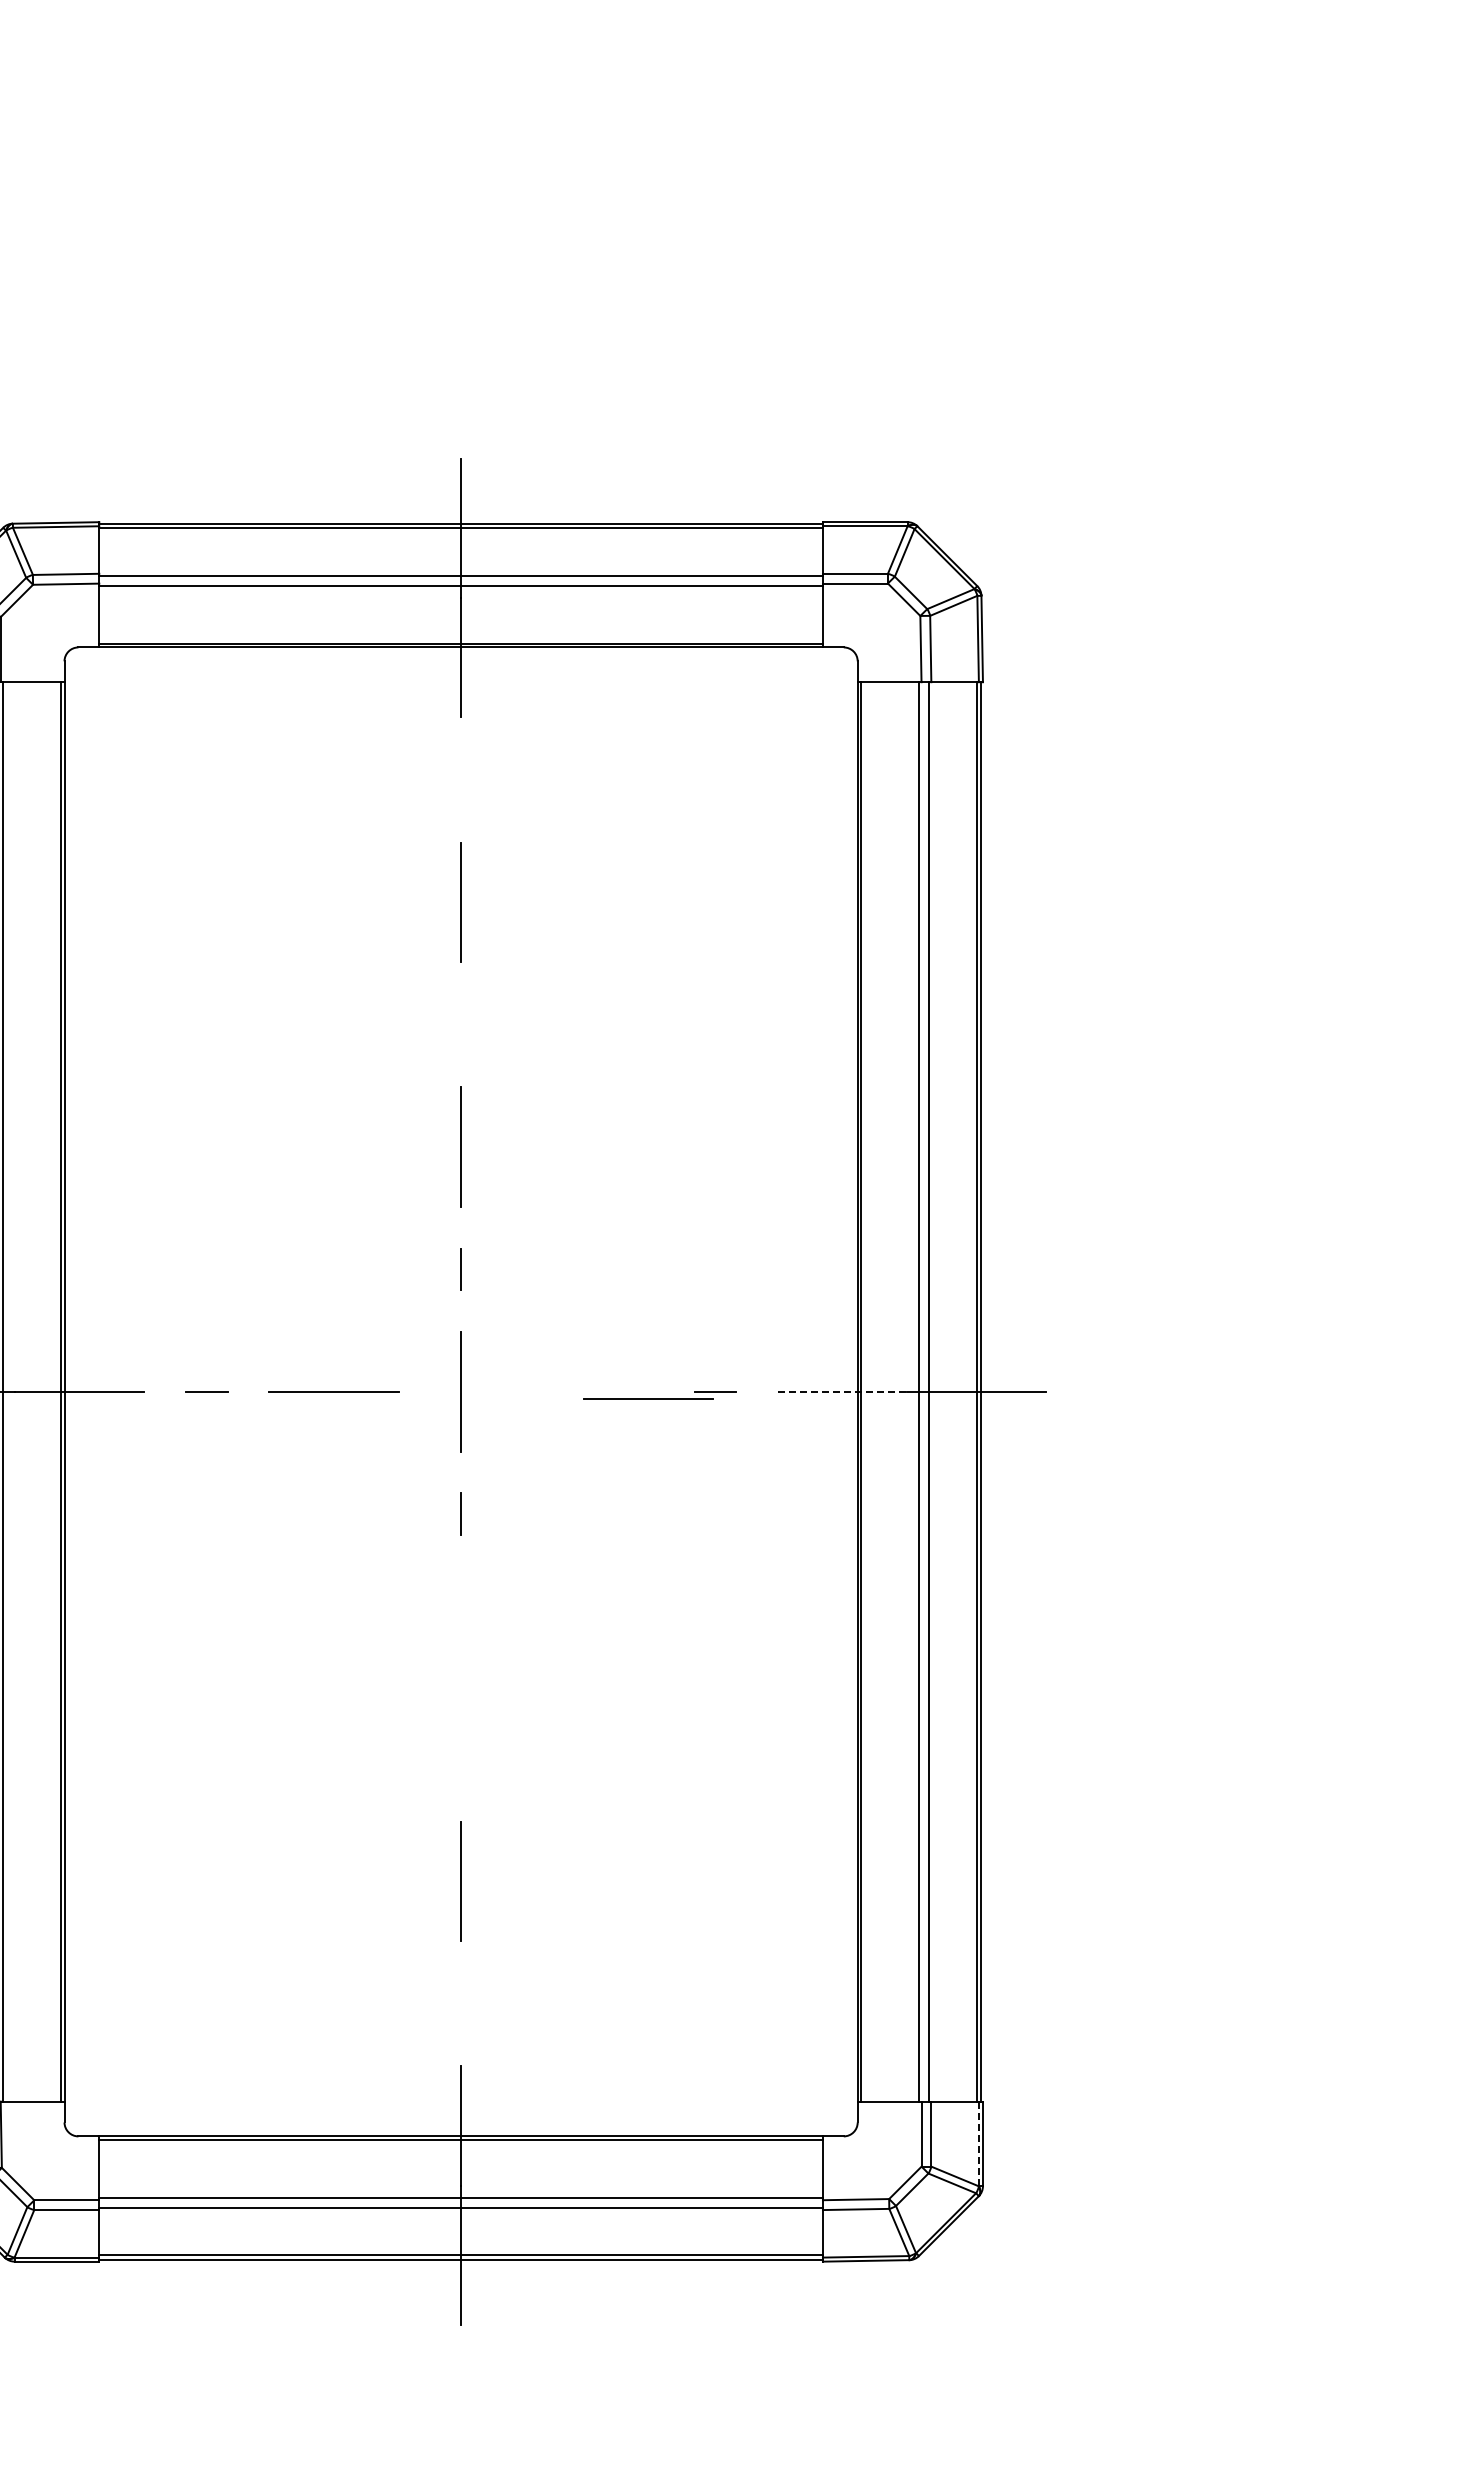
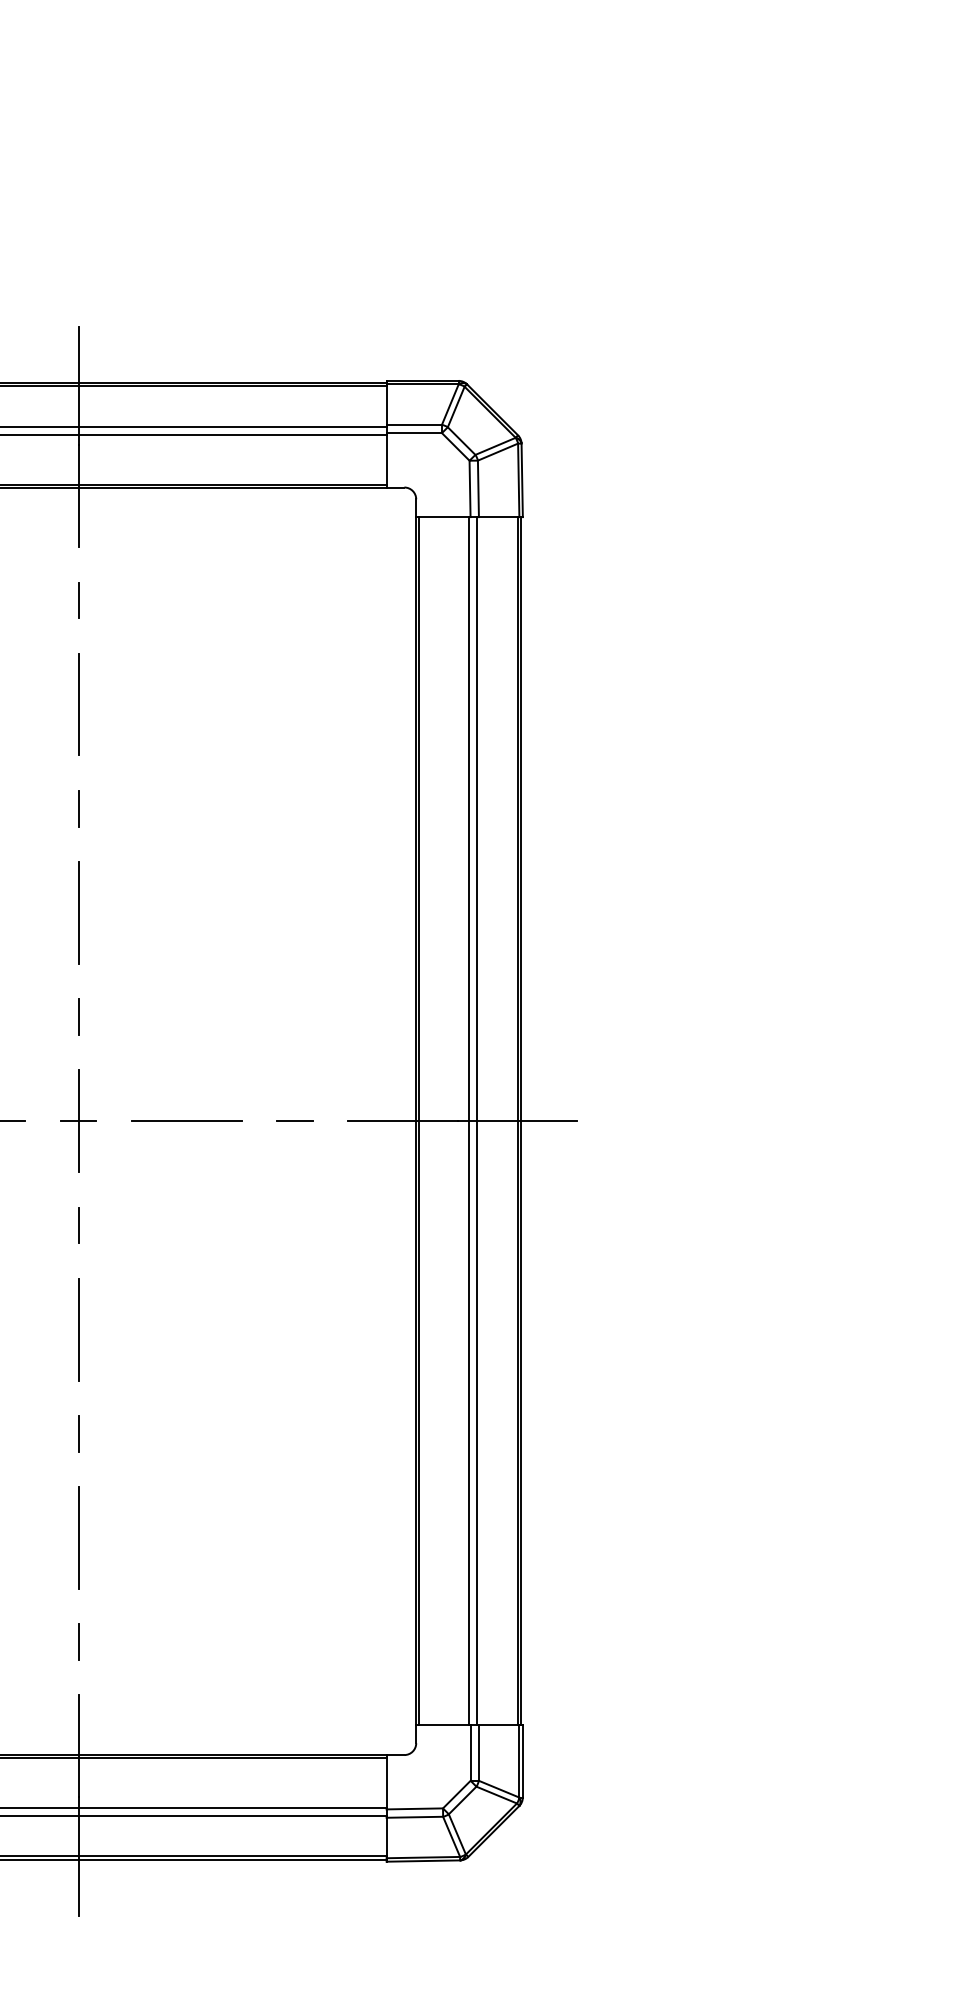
line: (460, 779) -> (78, 599), added
line: (461, 1024) -> (78, 808), added
line: (460, 1391) -> (78, 1120), added
line: (842, 1391) -> (403, 1120), dashed -> solid
line: (648, 1398) -> (187, 1120), moved
line: (460, 1636) -> (78, 1329), added
line: (461, 1758) -> (78, 1433), added
line: (461, 2003) -> (78, 1641), added
line: (978, 2144) -> (519, 1761), dashed -> solid

